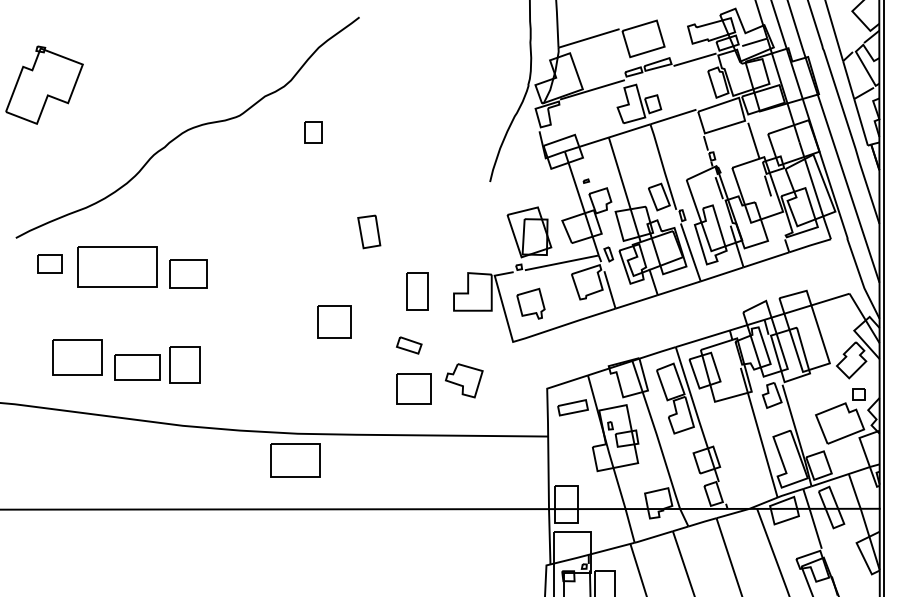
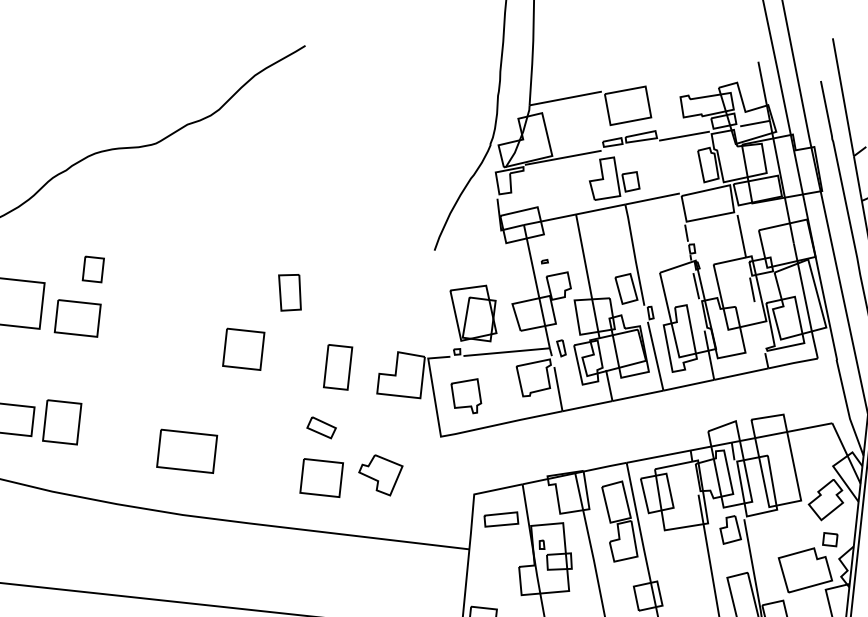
part: (313, 132) -> (93, 269), moved
part: (334, 321) -> (243, 348), moved
part: (295, 460) -> (187, 451), moved

